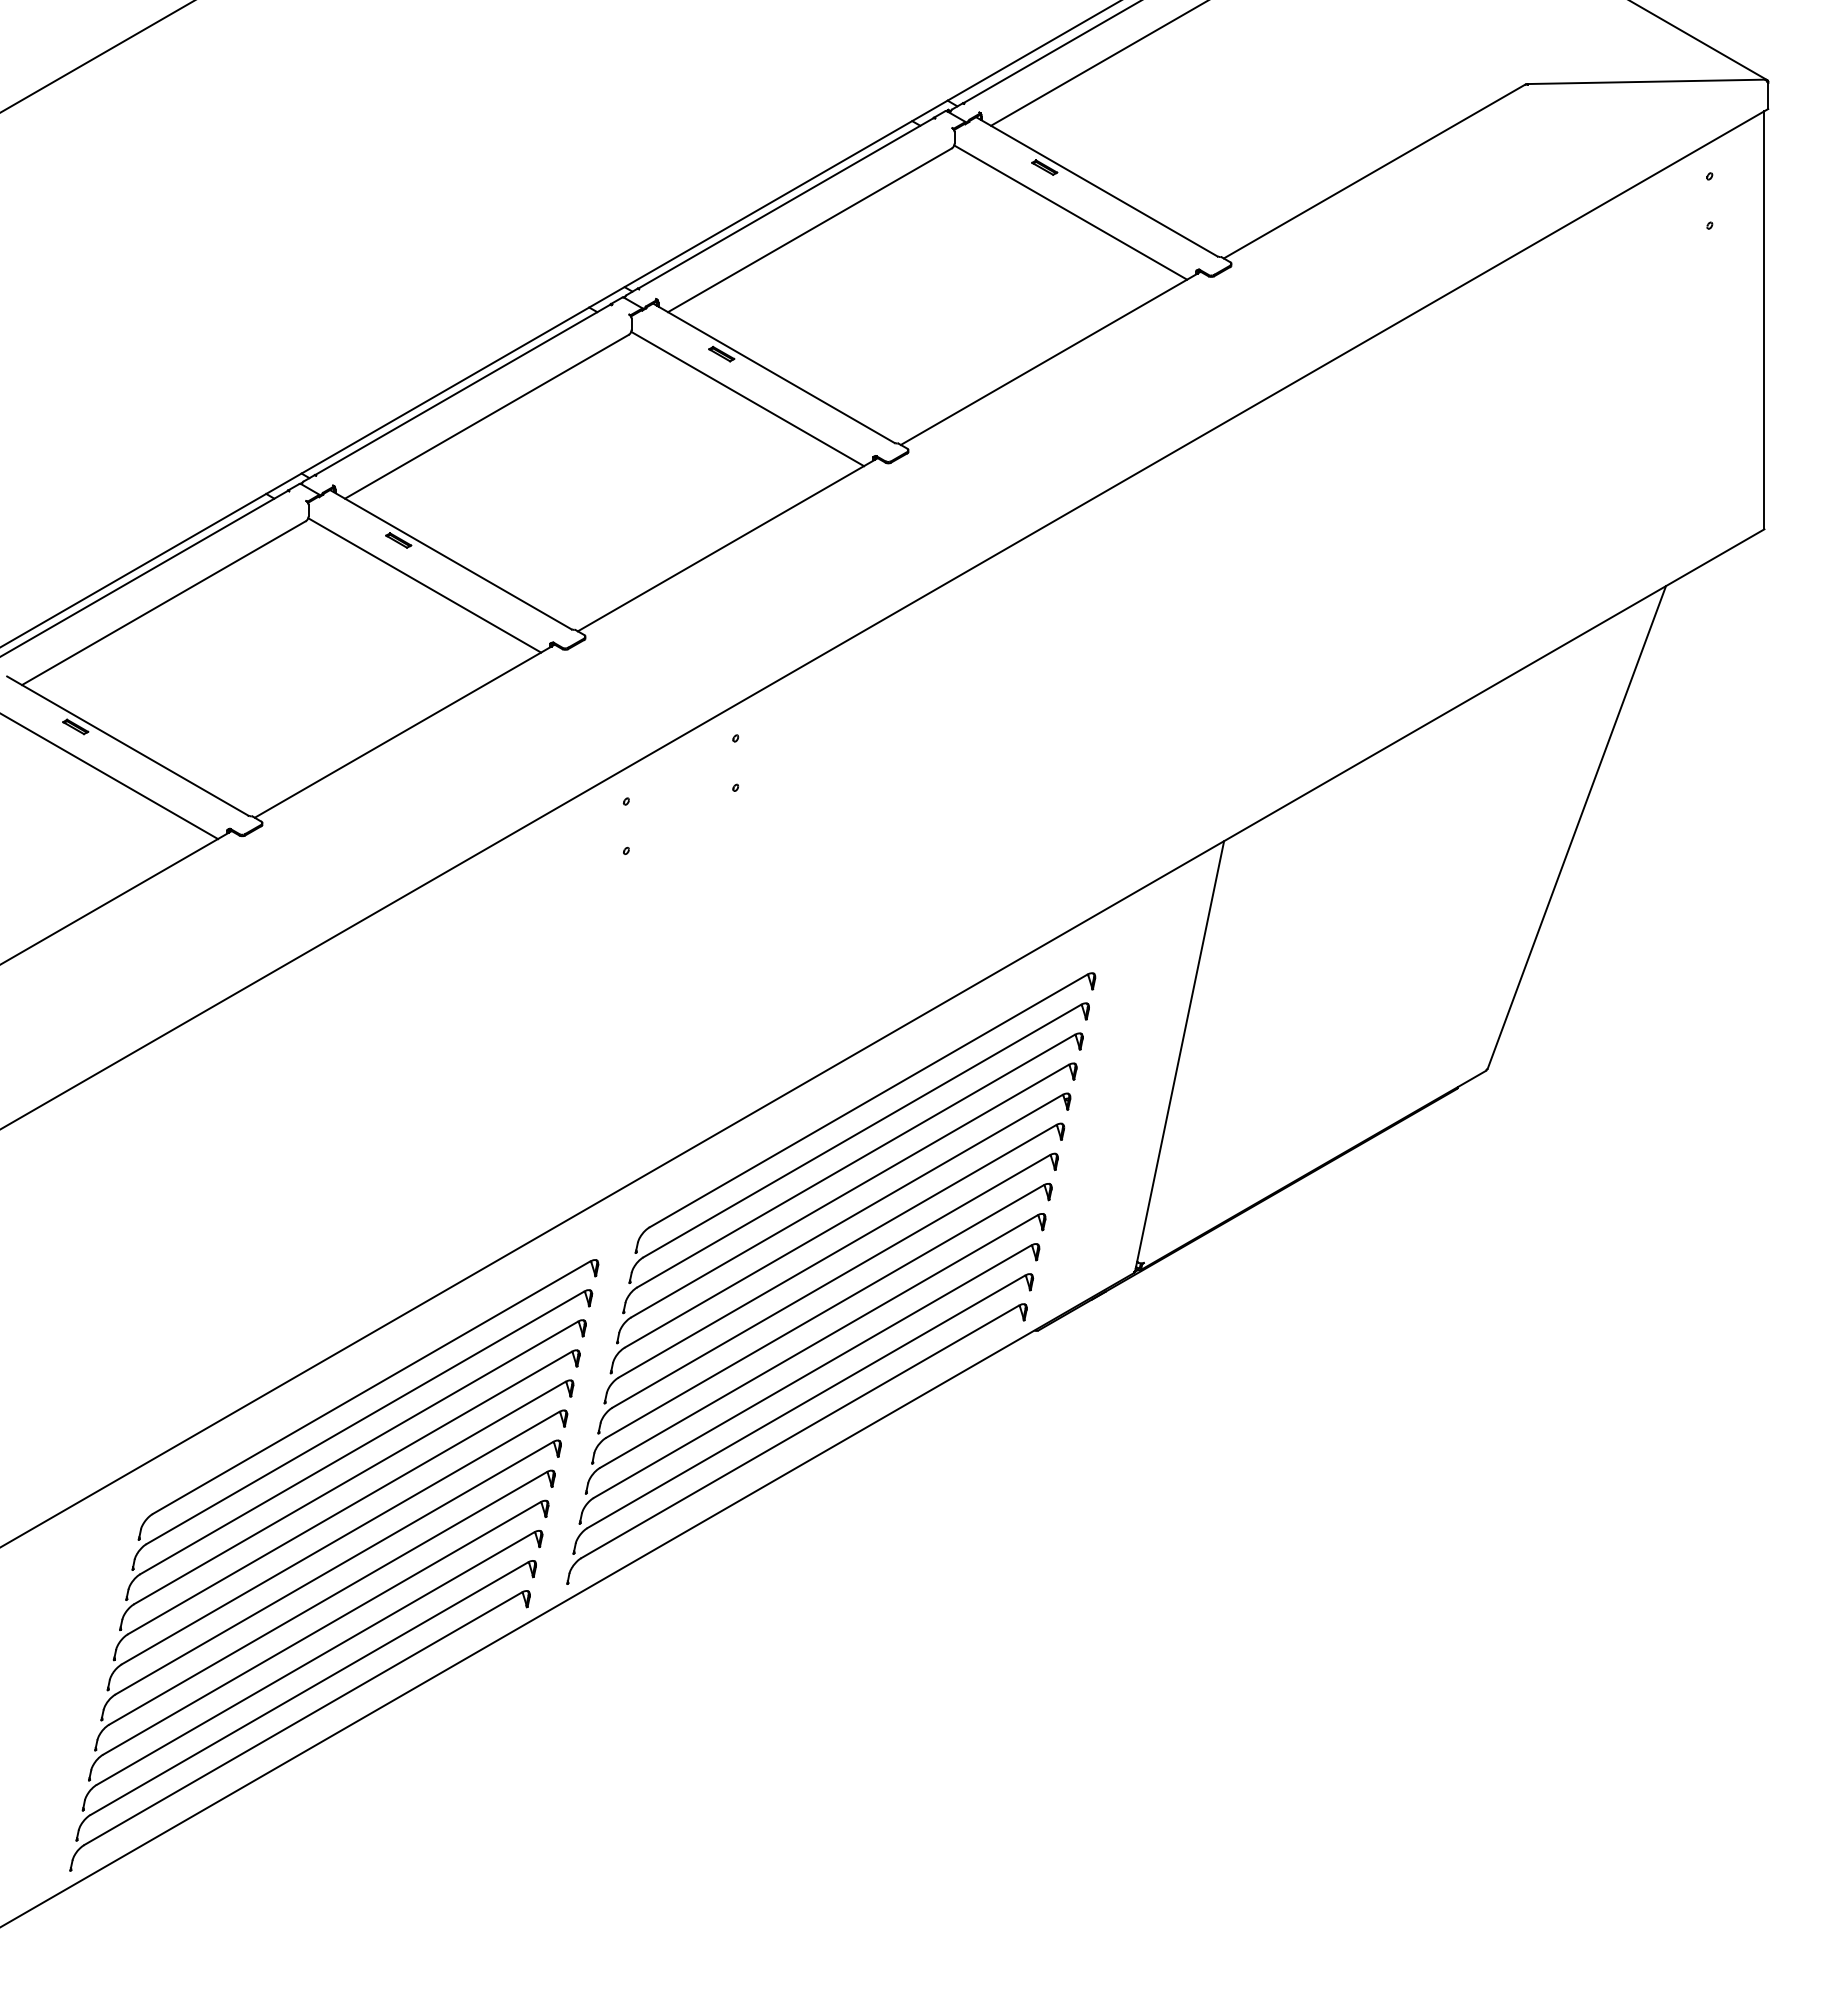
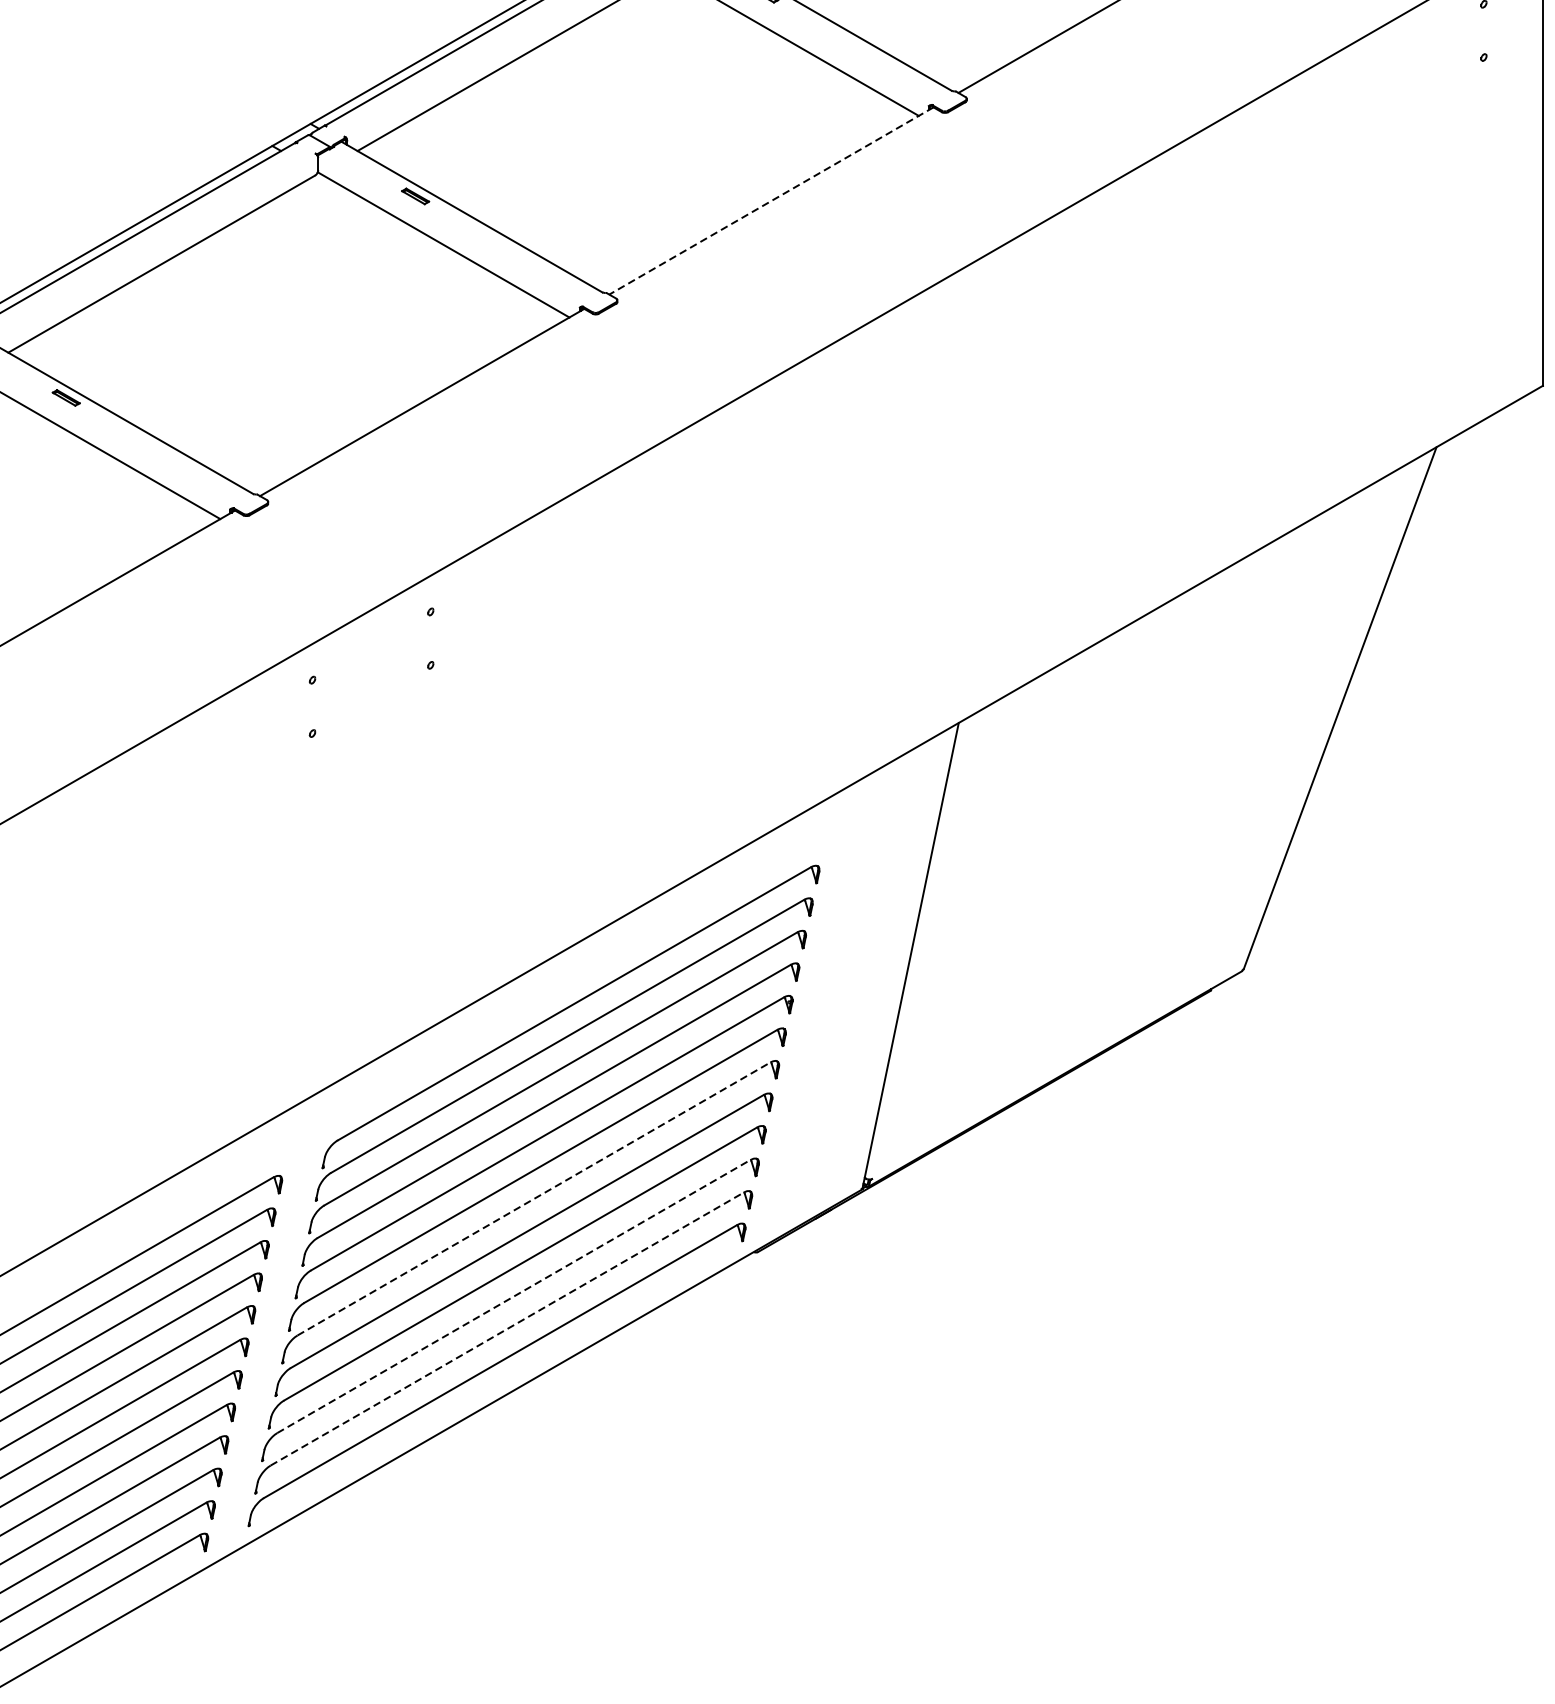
line: (1050, 358) -> (771, 201), solid -> dashed
line: (831, 1281) -> (534, 1199), solid -> dashed
line: (812, 1371) -> (513, 1296), solid -> dashed
line: (806, 1401) -> (507, 1328), solid -> dashed

